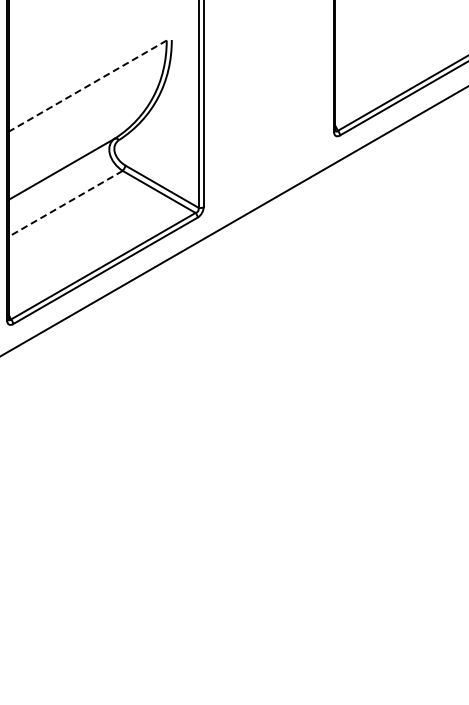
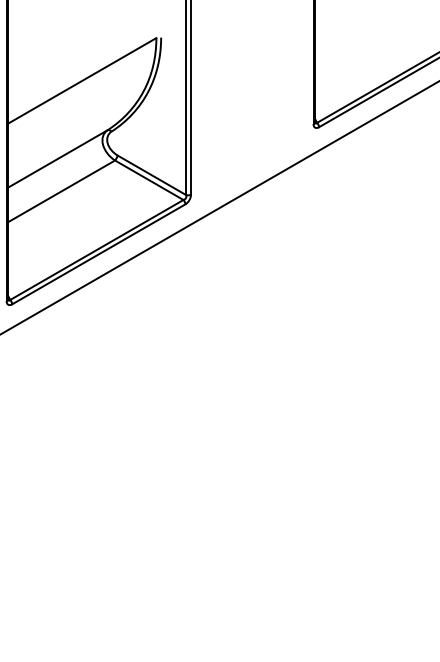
line: (87, 86) -> (81, 81), dashed -> solid
line: (65, 203) -> (61, 191), dashed -> solid

